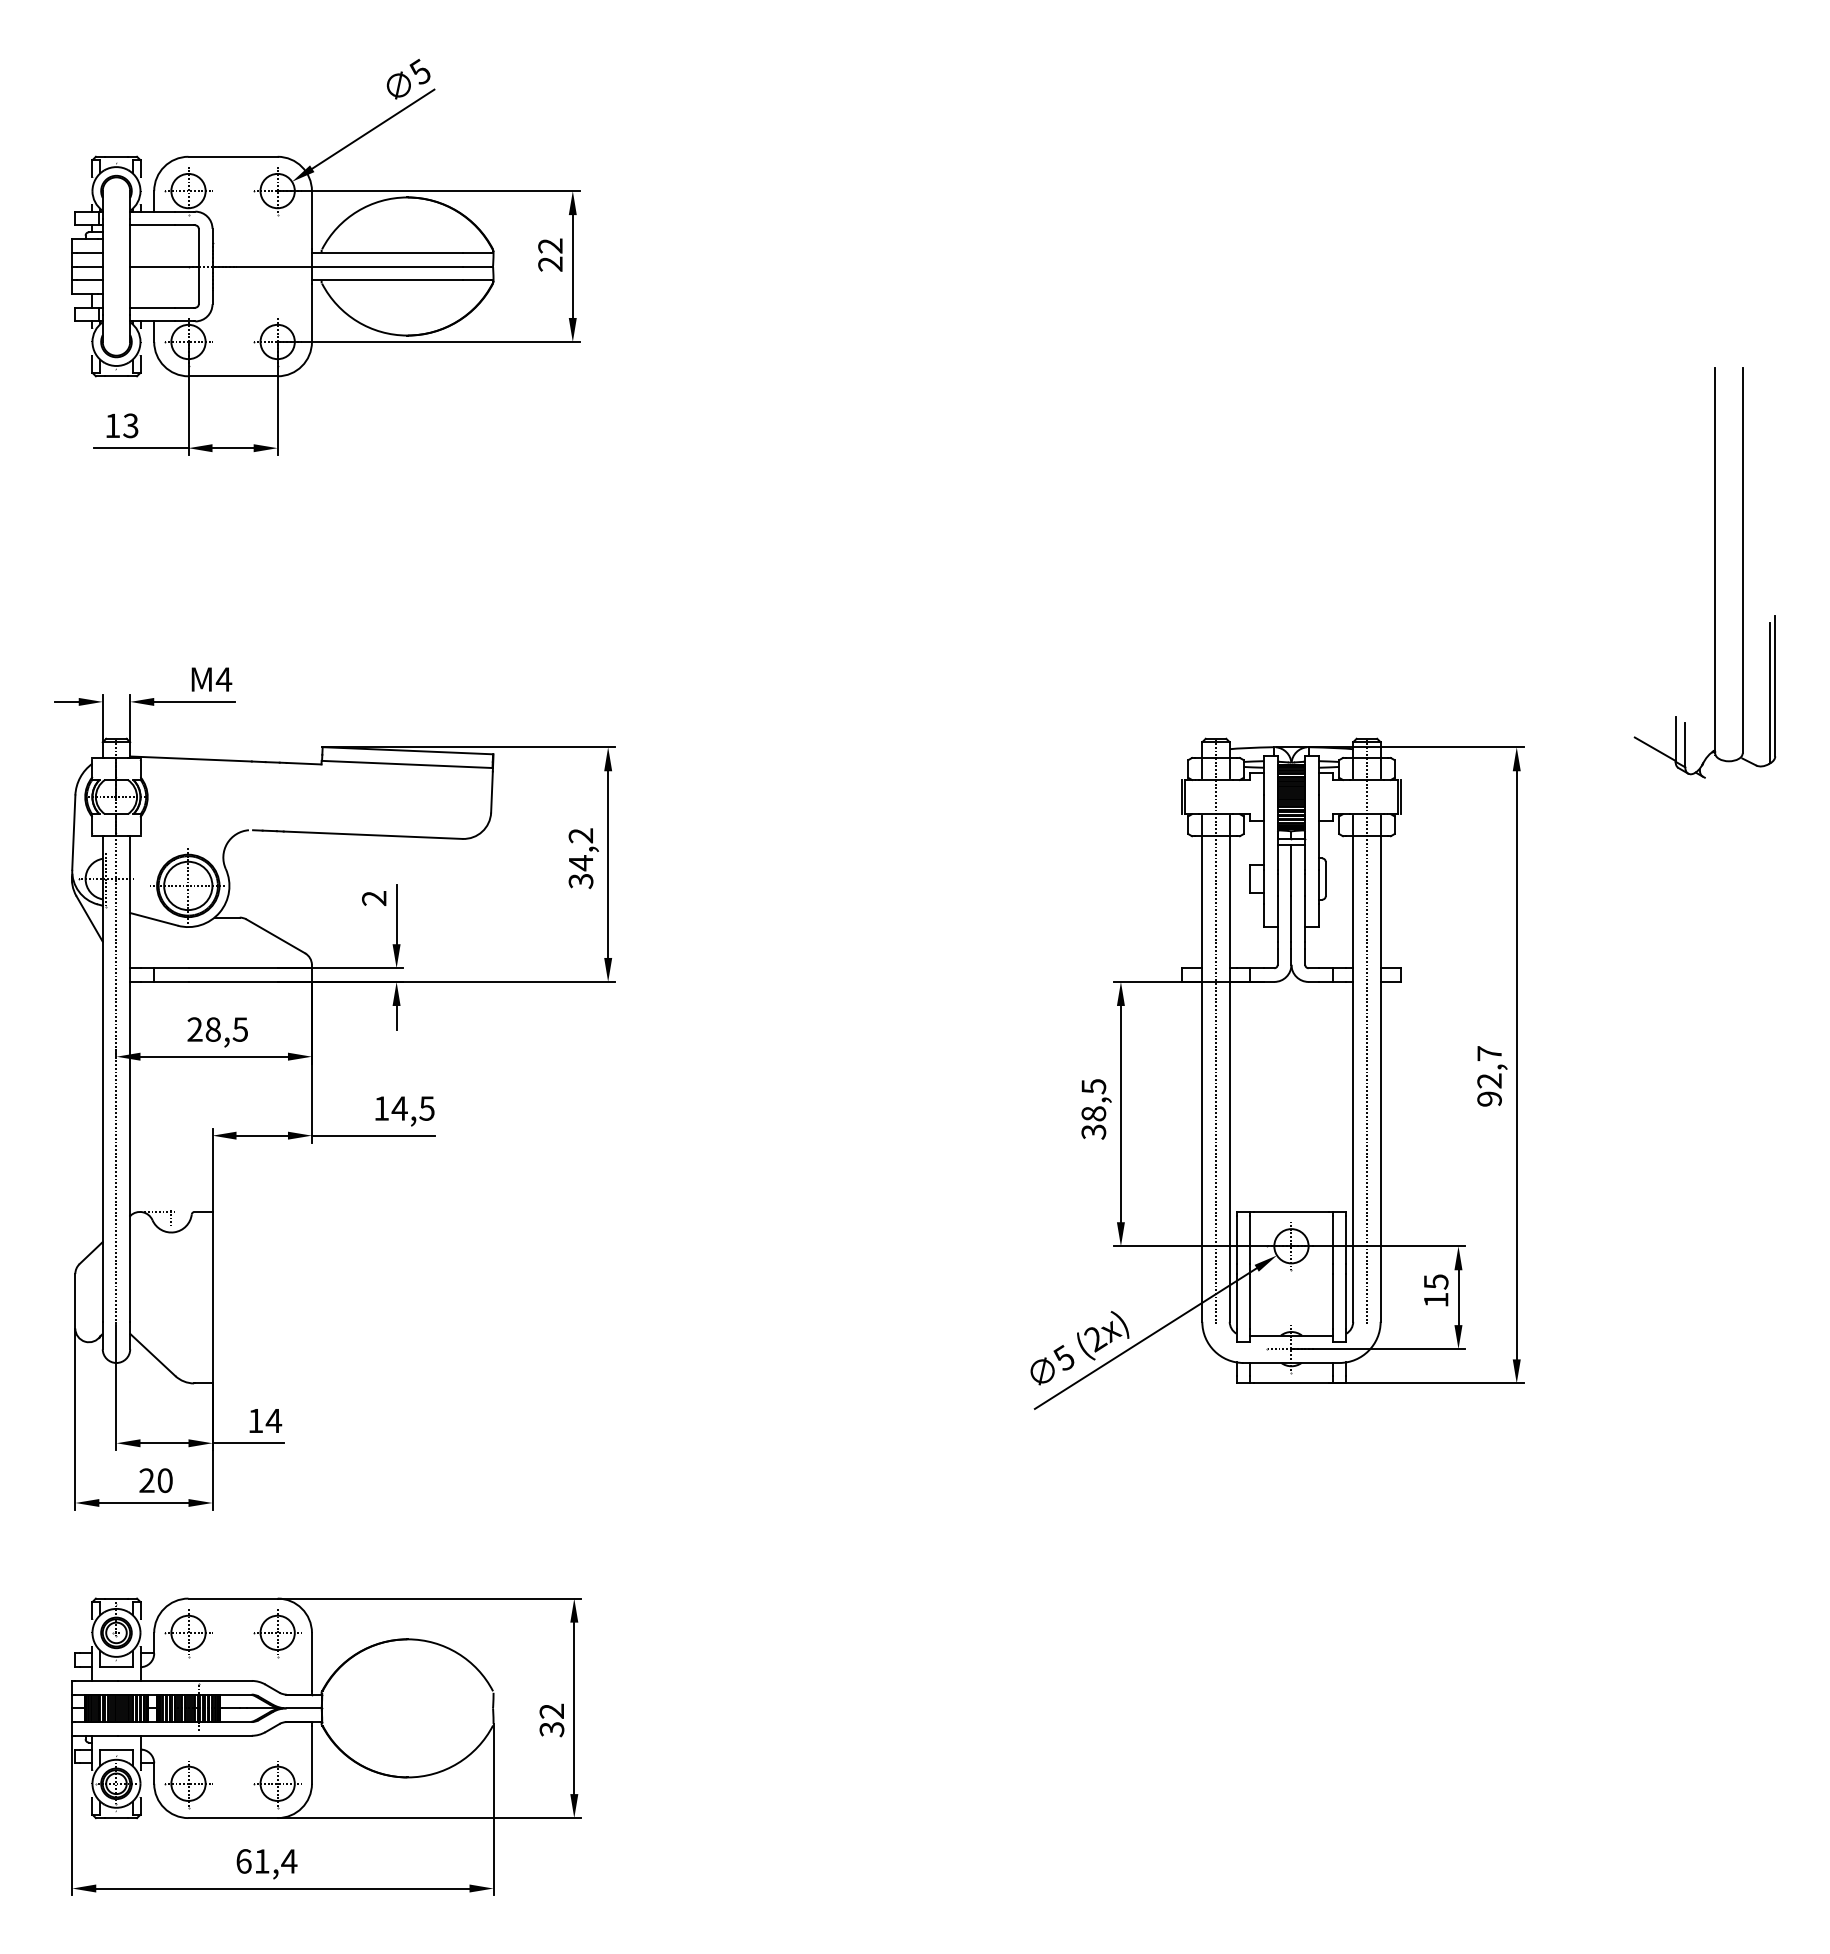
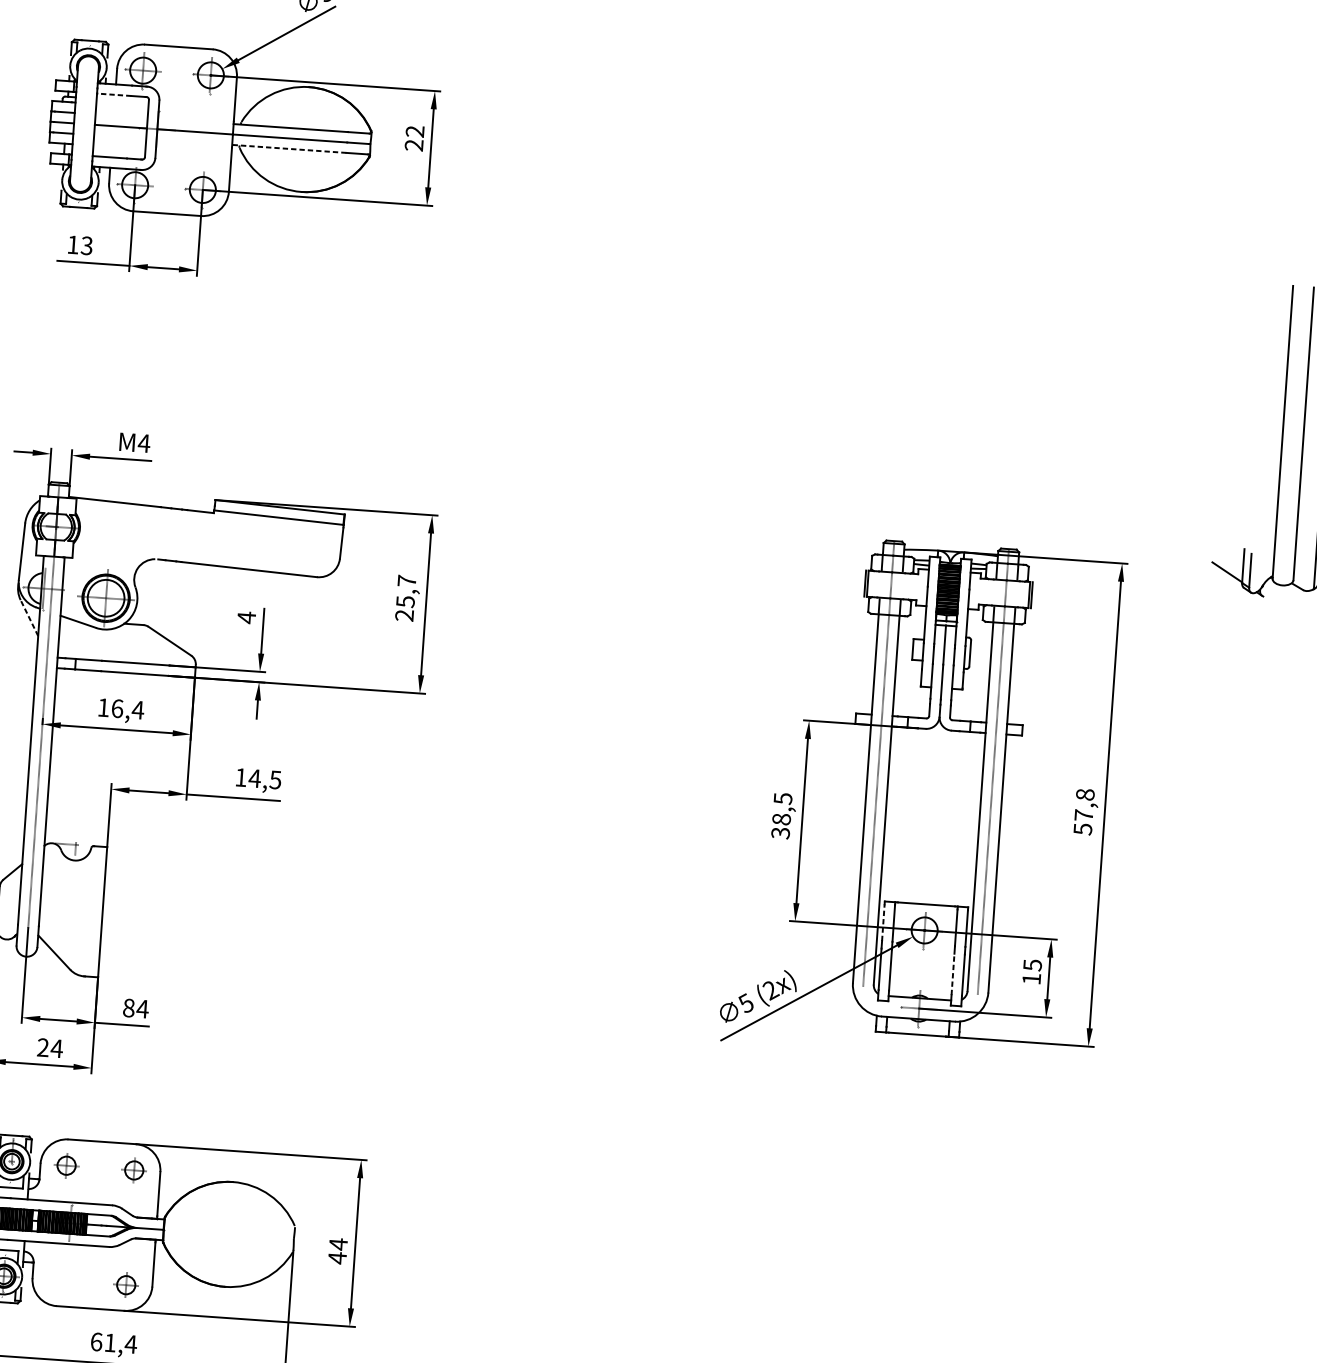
line: (152, 225) -> (114, 94), solid -> dashed
line: (386, 280) -> (288, 149), solid -> dashed
text: (580, 858) -> (405, 598), 34,2 -> 25,7
text: (374, 898) -> (246, 617), 2 -> 4
line: (89, 918) -> (29, 617), solid -> dashed
text: (217, 1029) -> (120, 708), 28,5 -> 16,4
text: (1489, 1076) -> (1084, 812), 92,7 -> 57,8
line: (1236, 1239) -> (883, 922), solid -> dashed
line: (1332, 1300) -> (952, 973), solid -> dashed
text: (255, 1420) -> (128, 1007), 14 -> 84
text: (164, 1480) -> (56, 1048), 20 -> 24
part: (188, 1633) -> (66, 1165), size x0.7
part: (277, 1633) -> (134, 1170), size x0.7
text: (551, 1720) -> (337, 1251), 32 -> 44
part: (188, 1785) -> (58, 1281), removed
part: (277, 1785) -> (126, 1286), size x0.7

